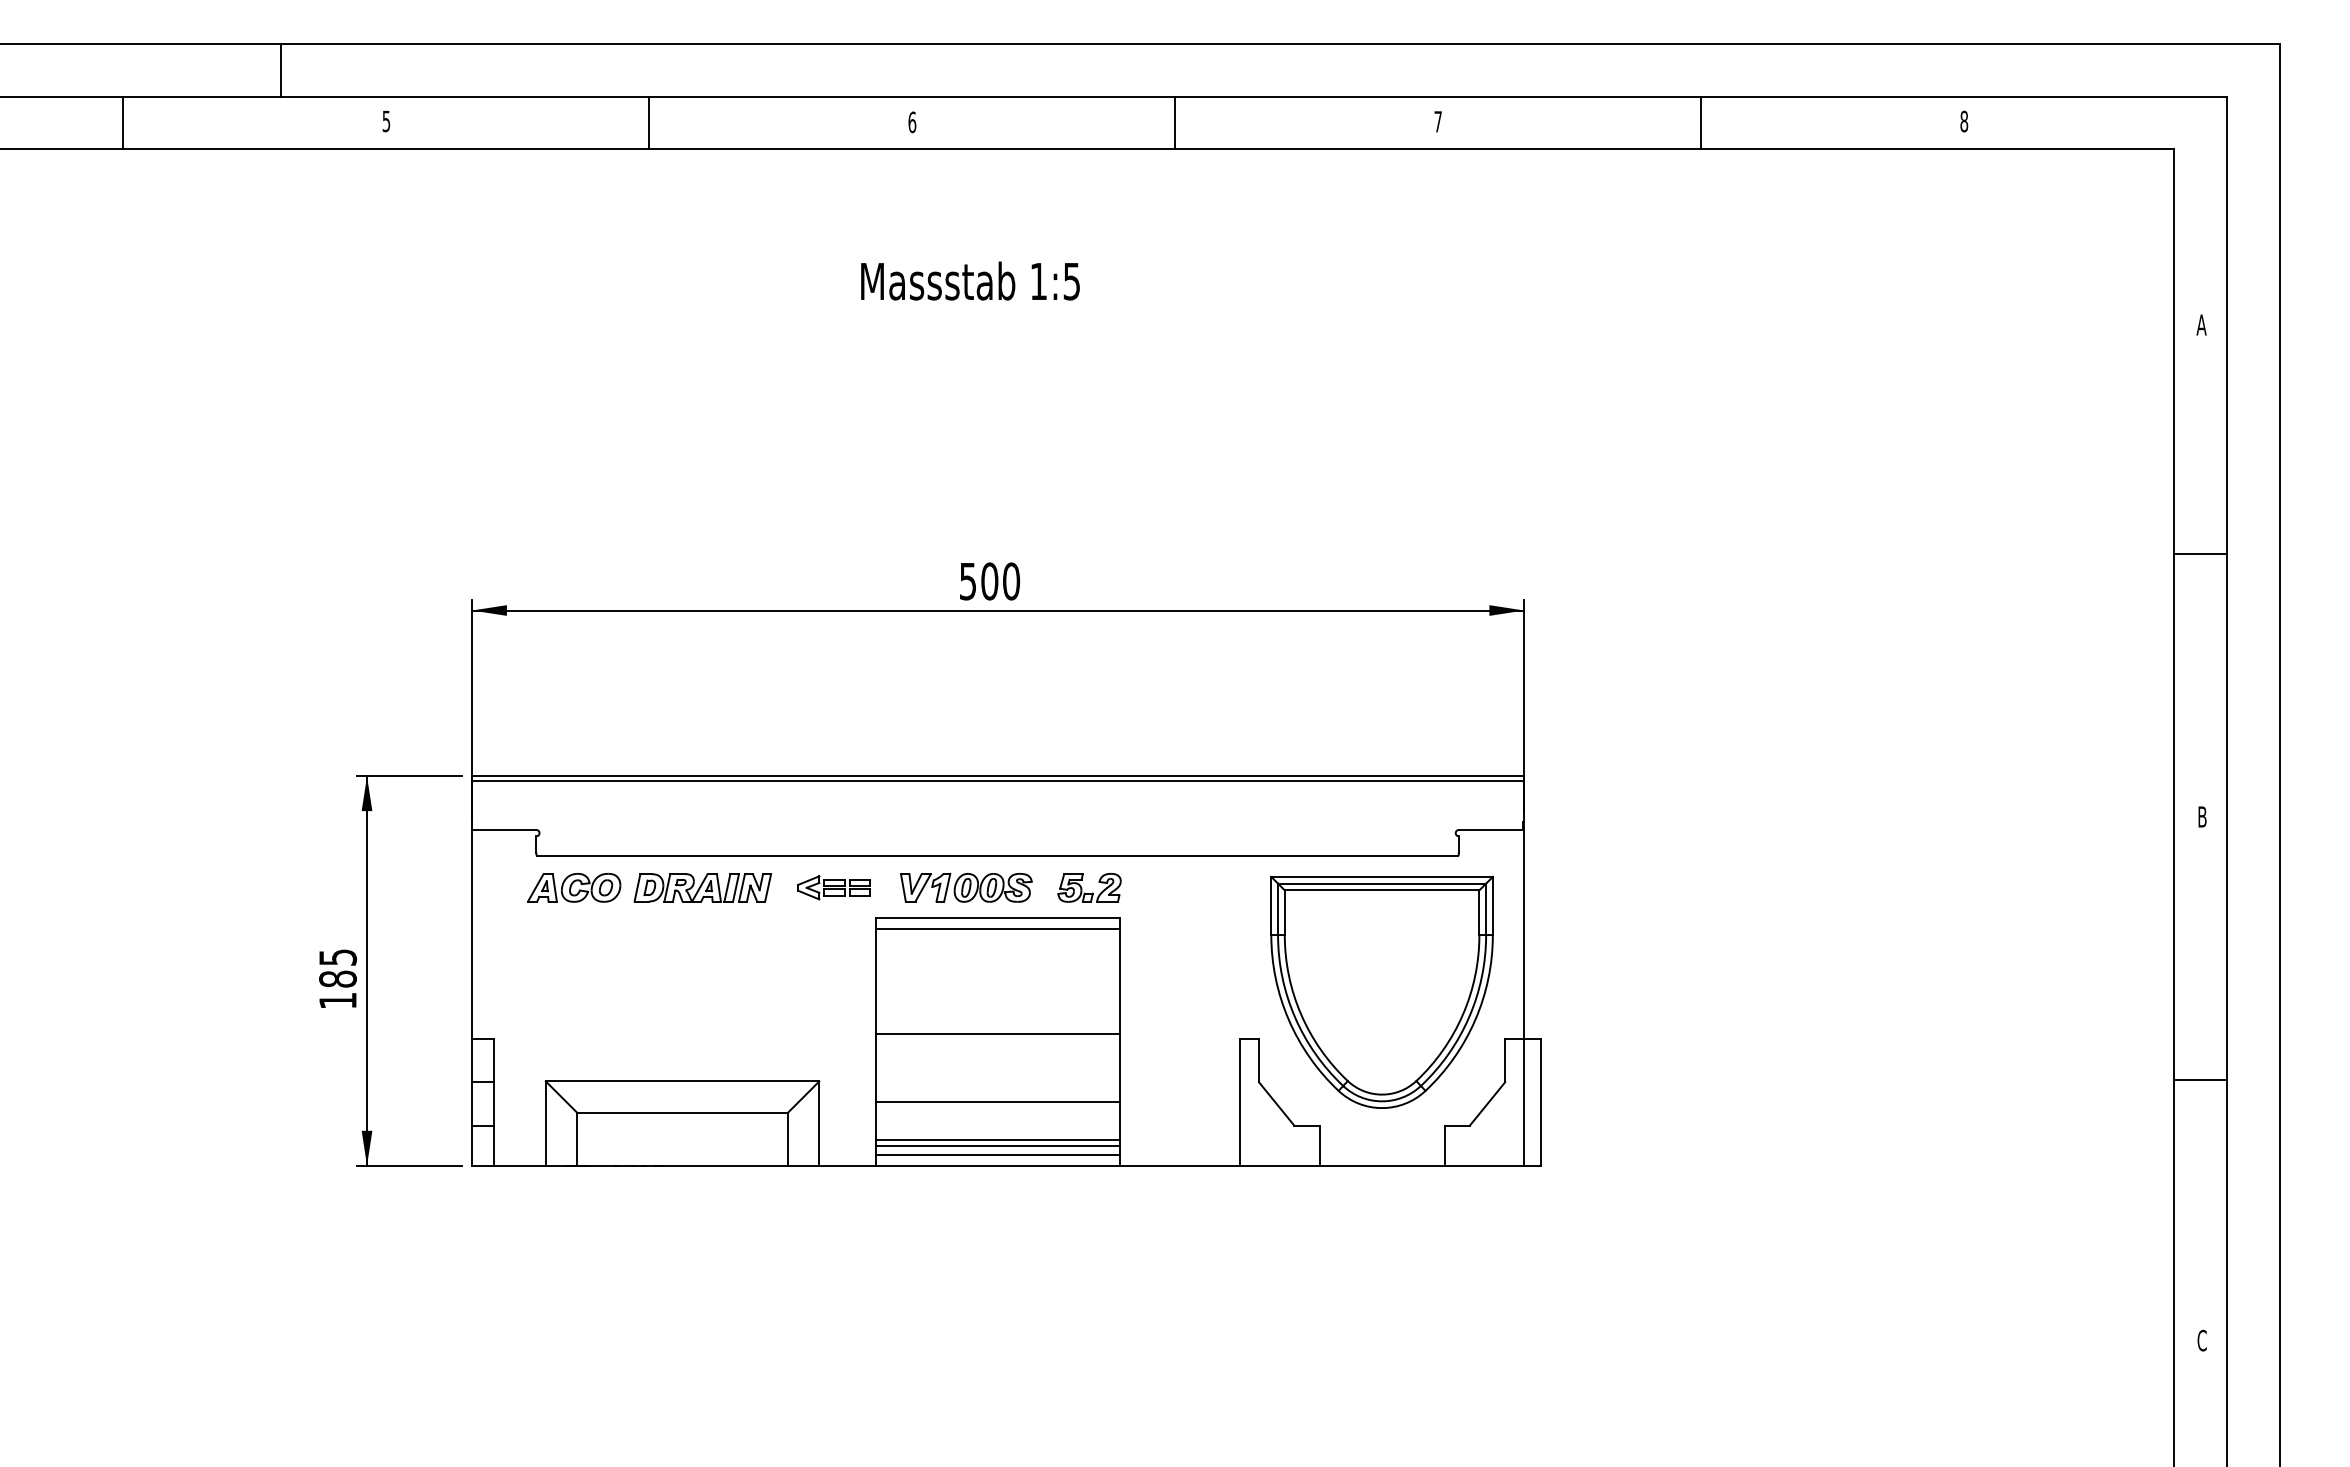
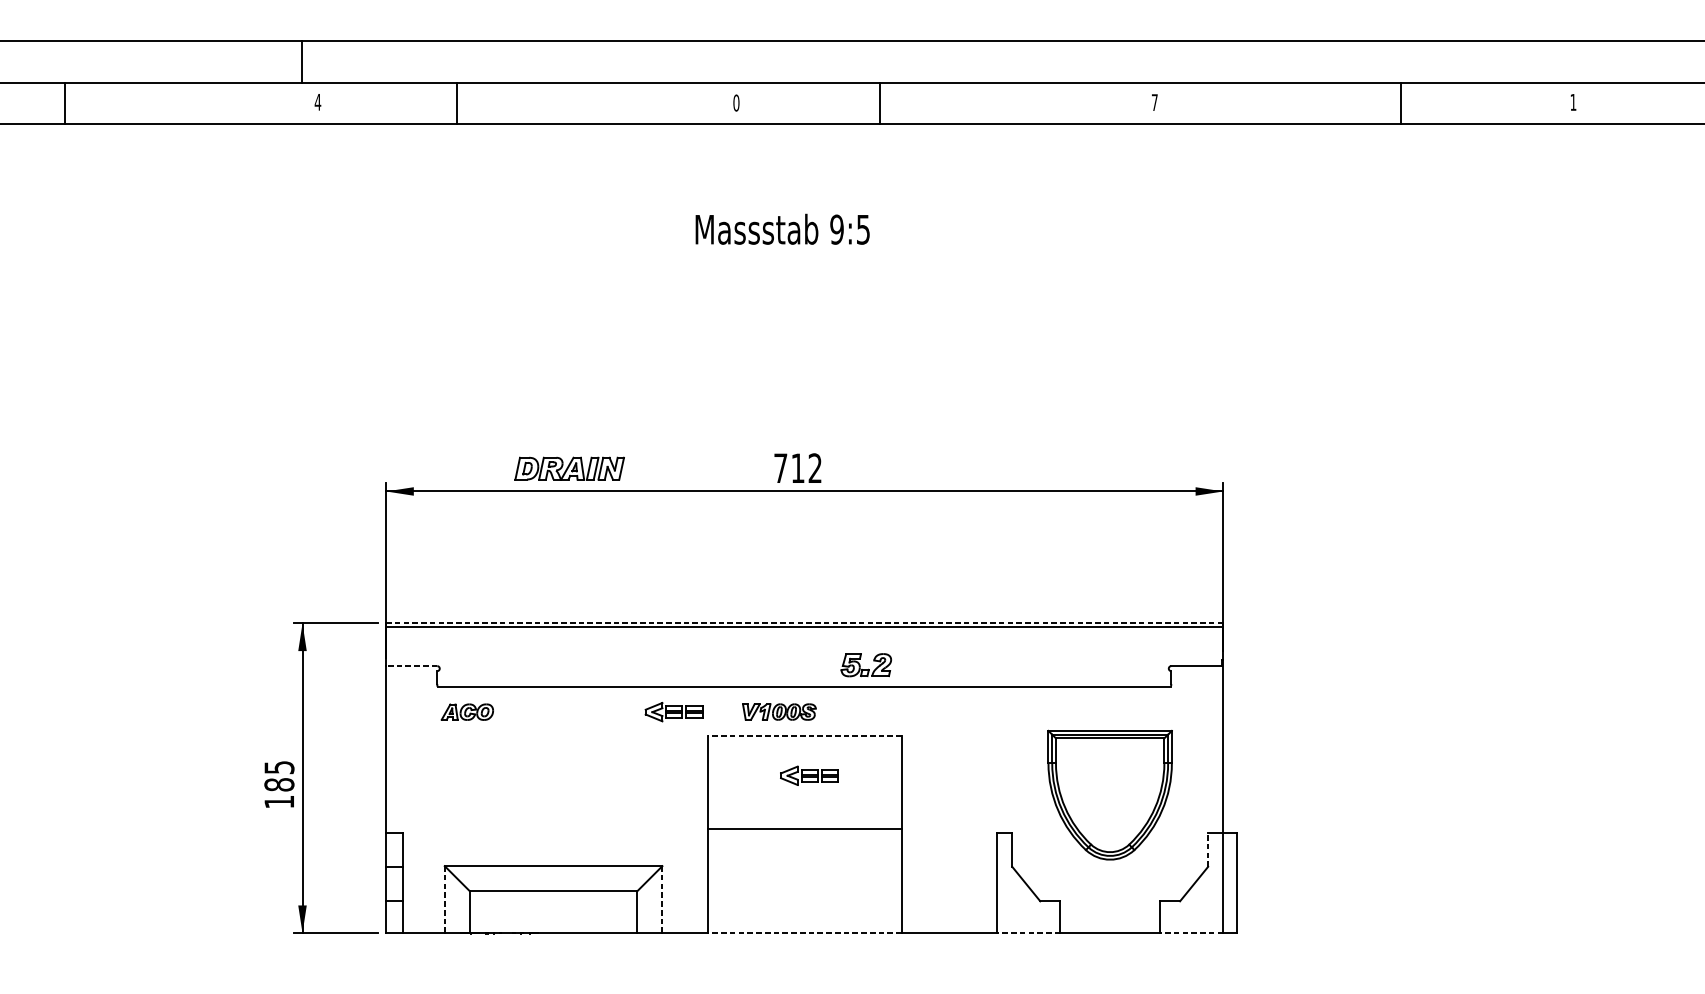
line: (280, 69) -> (302, 60), moved
text: (386, 121) -> (318, 102), 5 -> 4
text: (912, 121) -> (736, 102), 6 -> 0
text: (1964, 121) -> (1573, 102), 8 -> 1
line: (123, 122) -> (65, 103), moved
line: (649, 122) -> (457, 103), moved
line: (1175, 122) -> (880, 103), moved
line: (1700, 122) -> (1400, 103), moved
text: (1038, 281) -> (836, 229), 1:5 -> 9:5
text: (990, 581) -> (798, 468), 500 -> 712
line: (998, 776) -> (804, 623), solid -> dashed
line: (503, 830) -> (411, 666), solid -> dashed
part: (574, 887) -> (467, 711), size x0.7
part: (702, 887) -> (569, 468), moved
part: (966, 887) -> (779, 711), size x0.7
part: (1089, 887) -> (866, 664), moved
line: (997, 918) -> (804, 736), solid -> dashed
line: (998, 928) -> (804, 744), removed
part: (1003, 967) -> (808, 775), added
part: (1381, 991) -> (1109, 794), size x0.7
line: (1505, 1060) -> (1208, 849), solid -> dashed
line: (998, 1102) -> (804, 882), removed
line: (545, 1123) -> (444, 899), solid -> dashed
line: (819, 1123) -> (662, 899), solid -> dashed
line: (998, 1140) -> (804, 913), removed
line: (998, 1145) -> (804, 917), removed
line: (998, 1155) -> (804, 925), removed
line: (997, 1165) -> (804, 933), solid -> dashed
line: (1279, 1165) -> (1028, 933), solid -> dashed
line: (1484, 1165) -> (1191, 933), solid -> dashed

